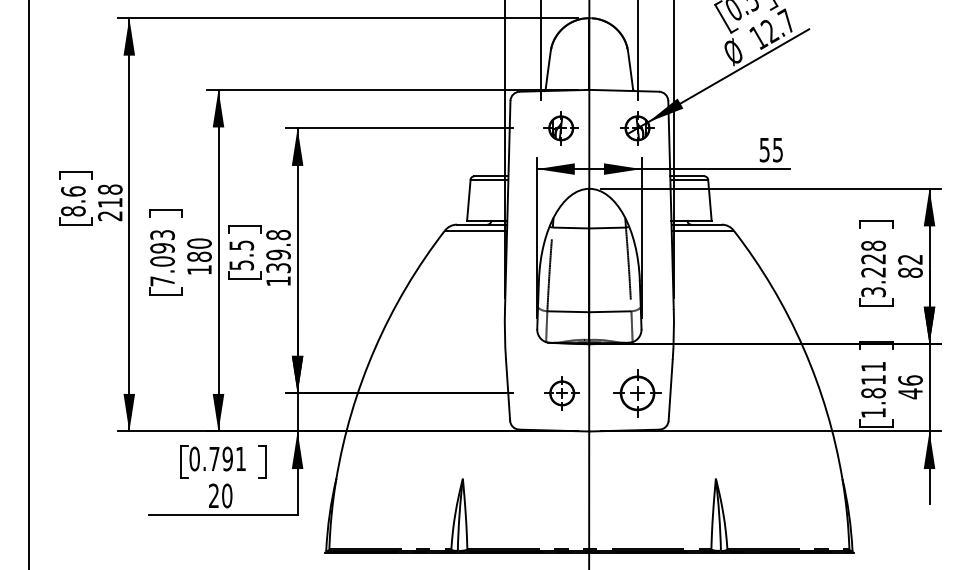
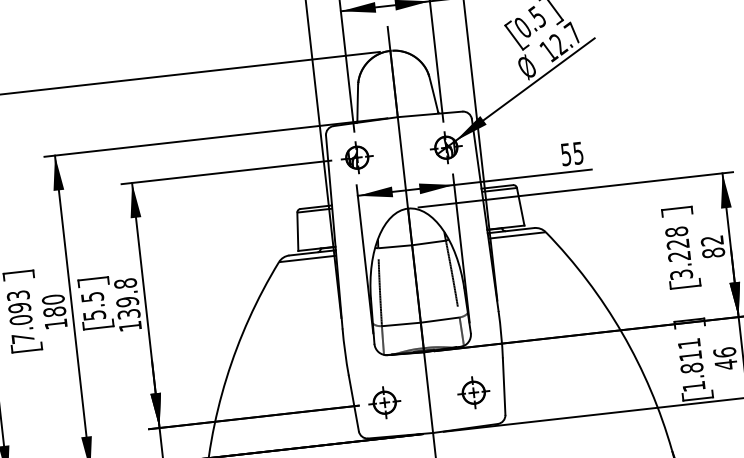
part: (560, 128) -> (356, 157), moved
part: (561, 393) -> (384, 402), moved
part: (637, 393) -> (473, 392), size x0.71

